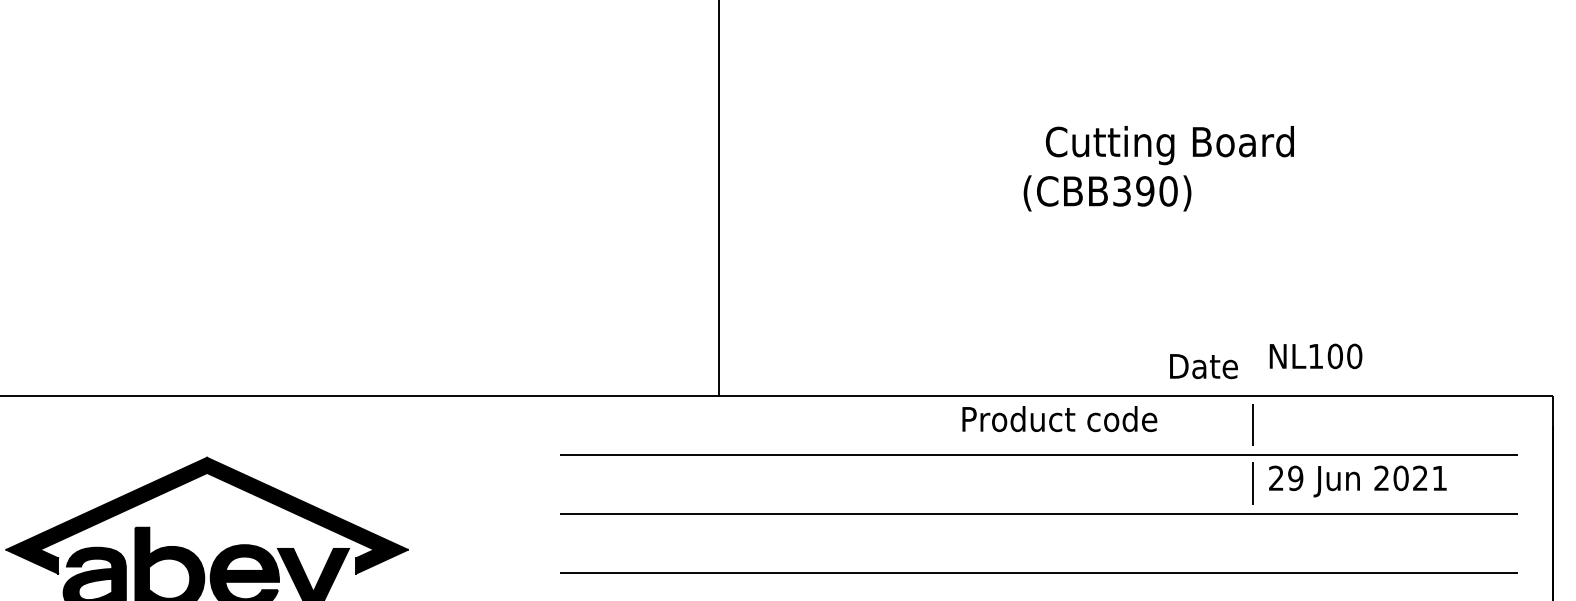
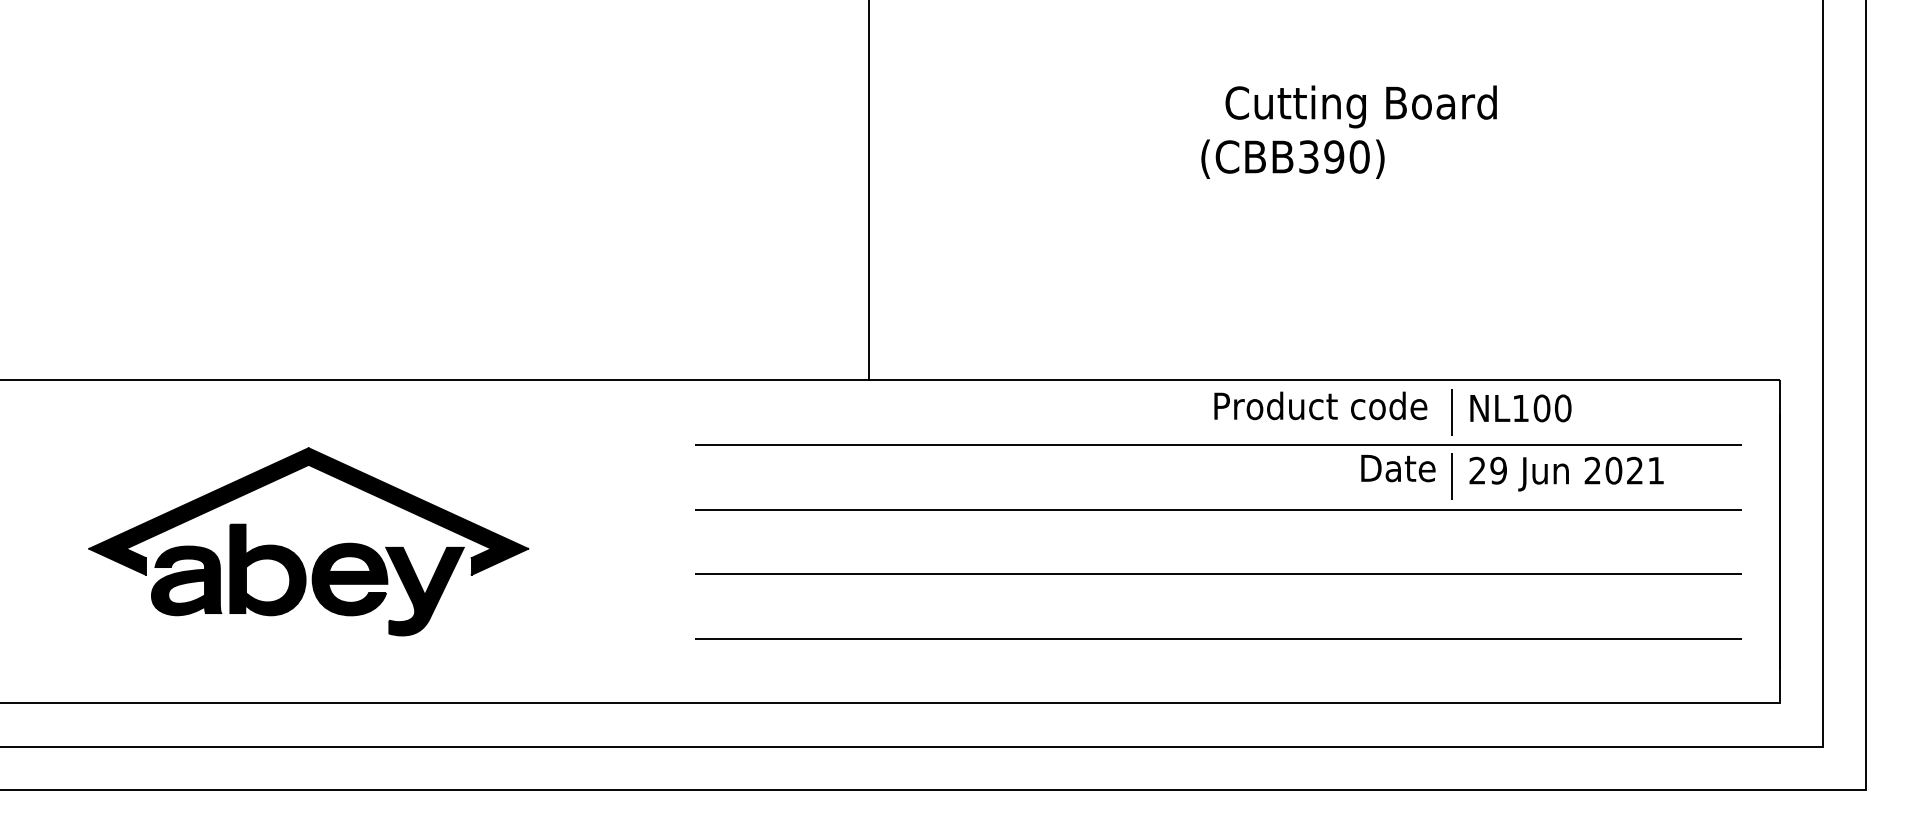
text: (1315, 356) -> (1520, 408), moved
text: (1204, 366) -> (1398, 468), moved
text: (1059, 418) -> (1320, 405), moved

